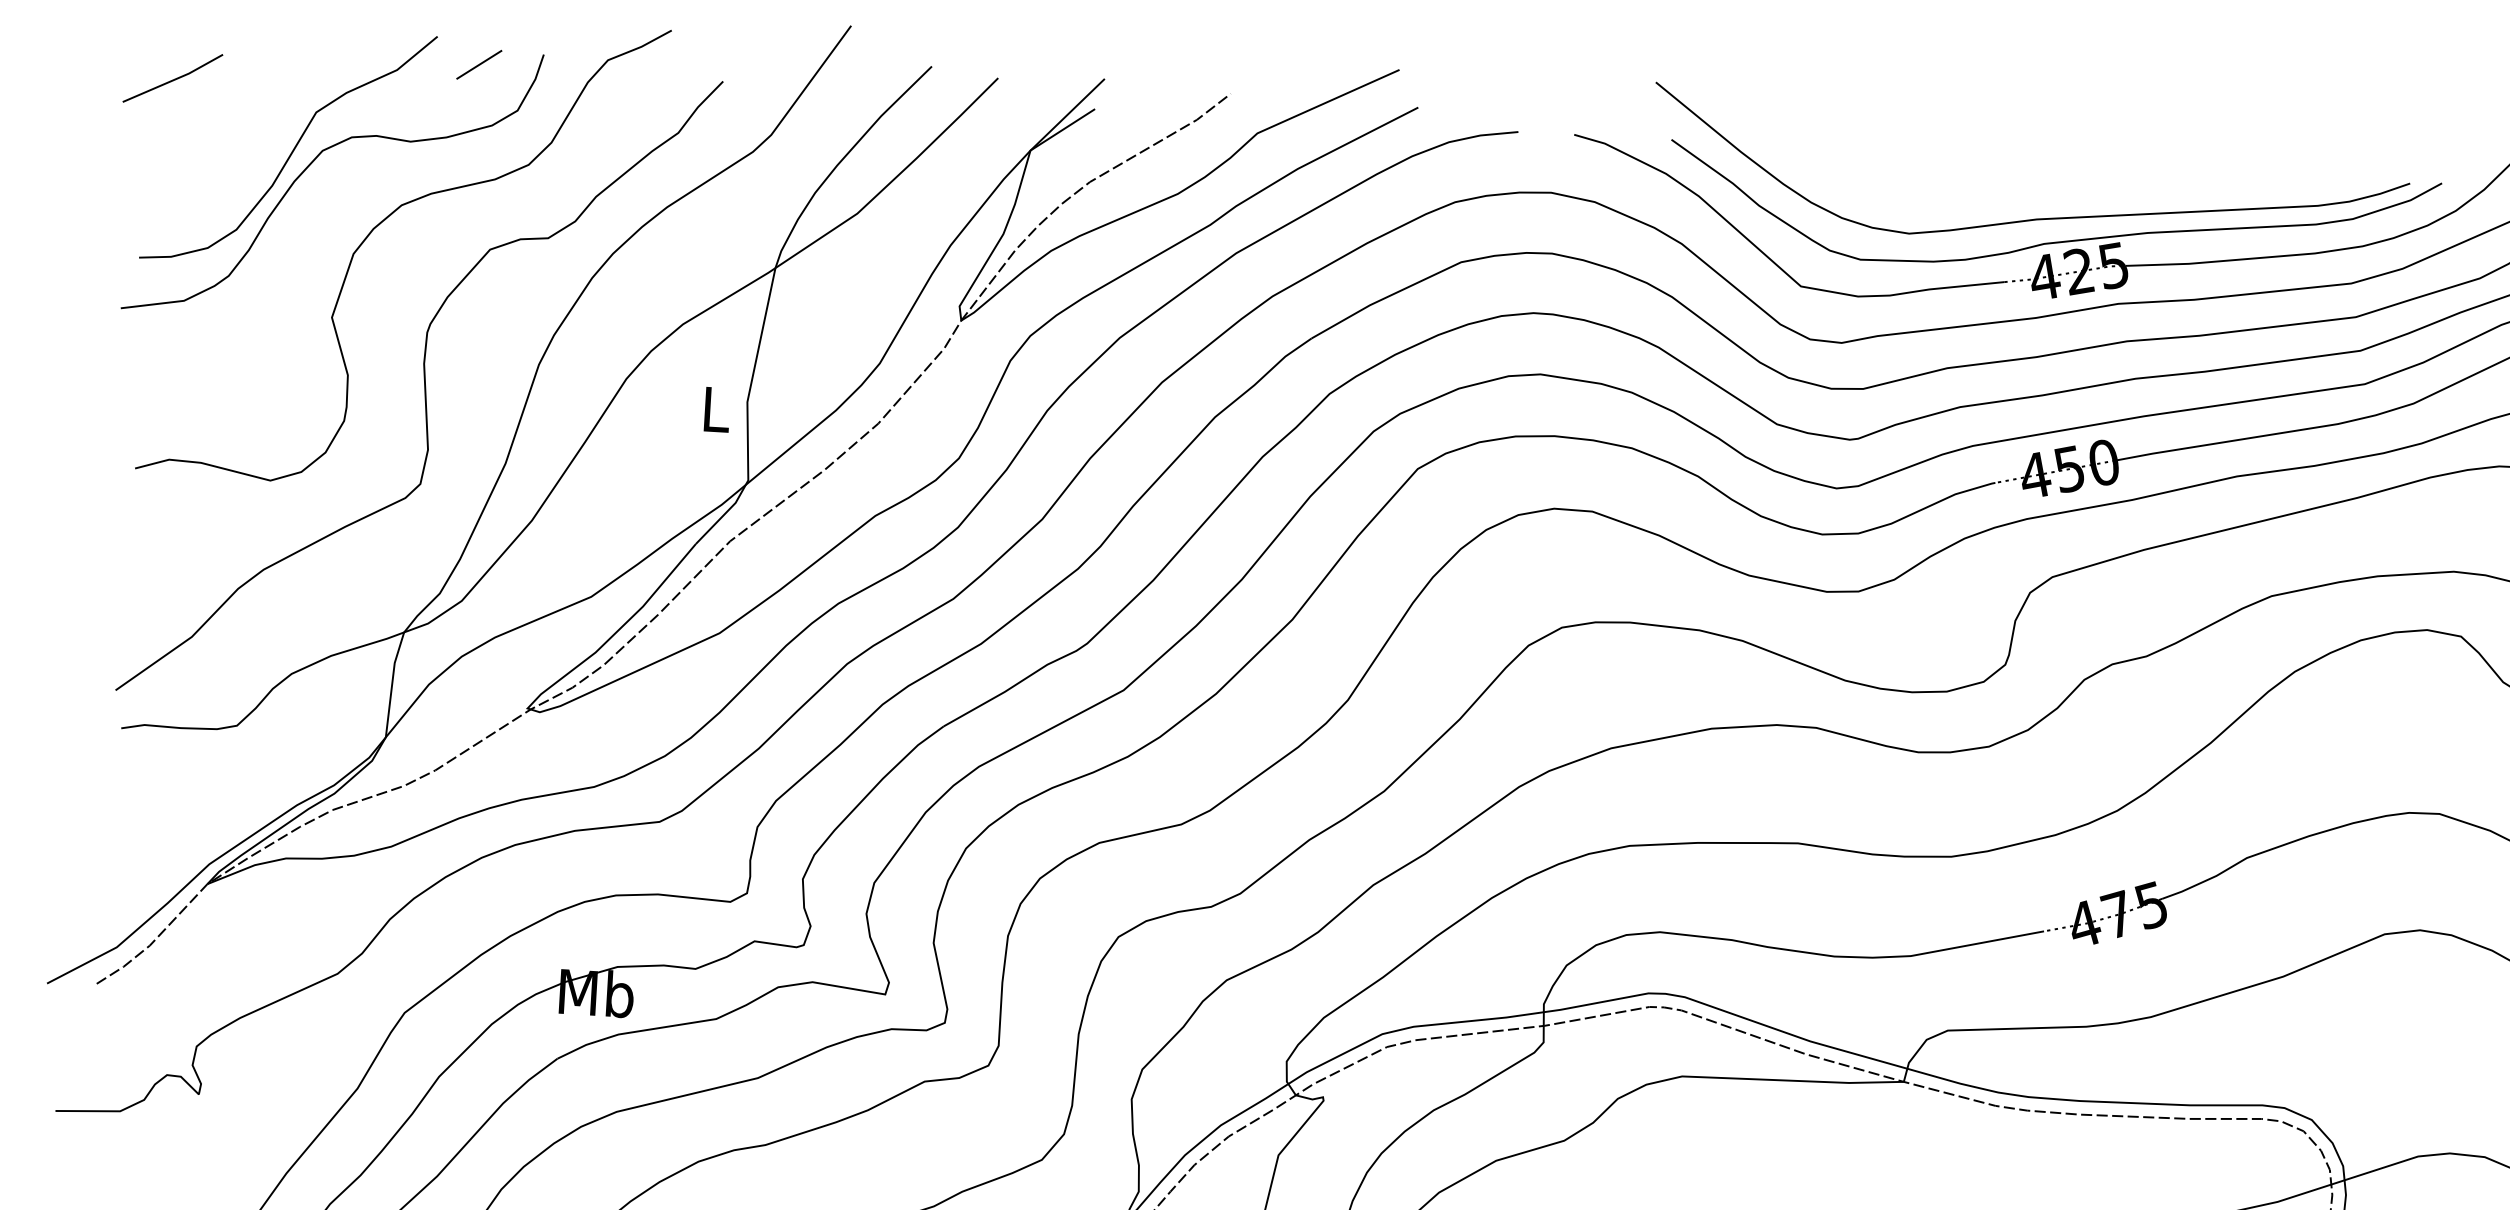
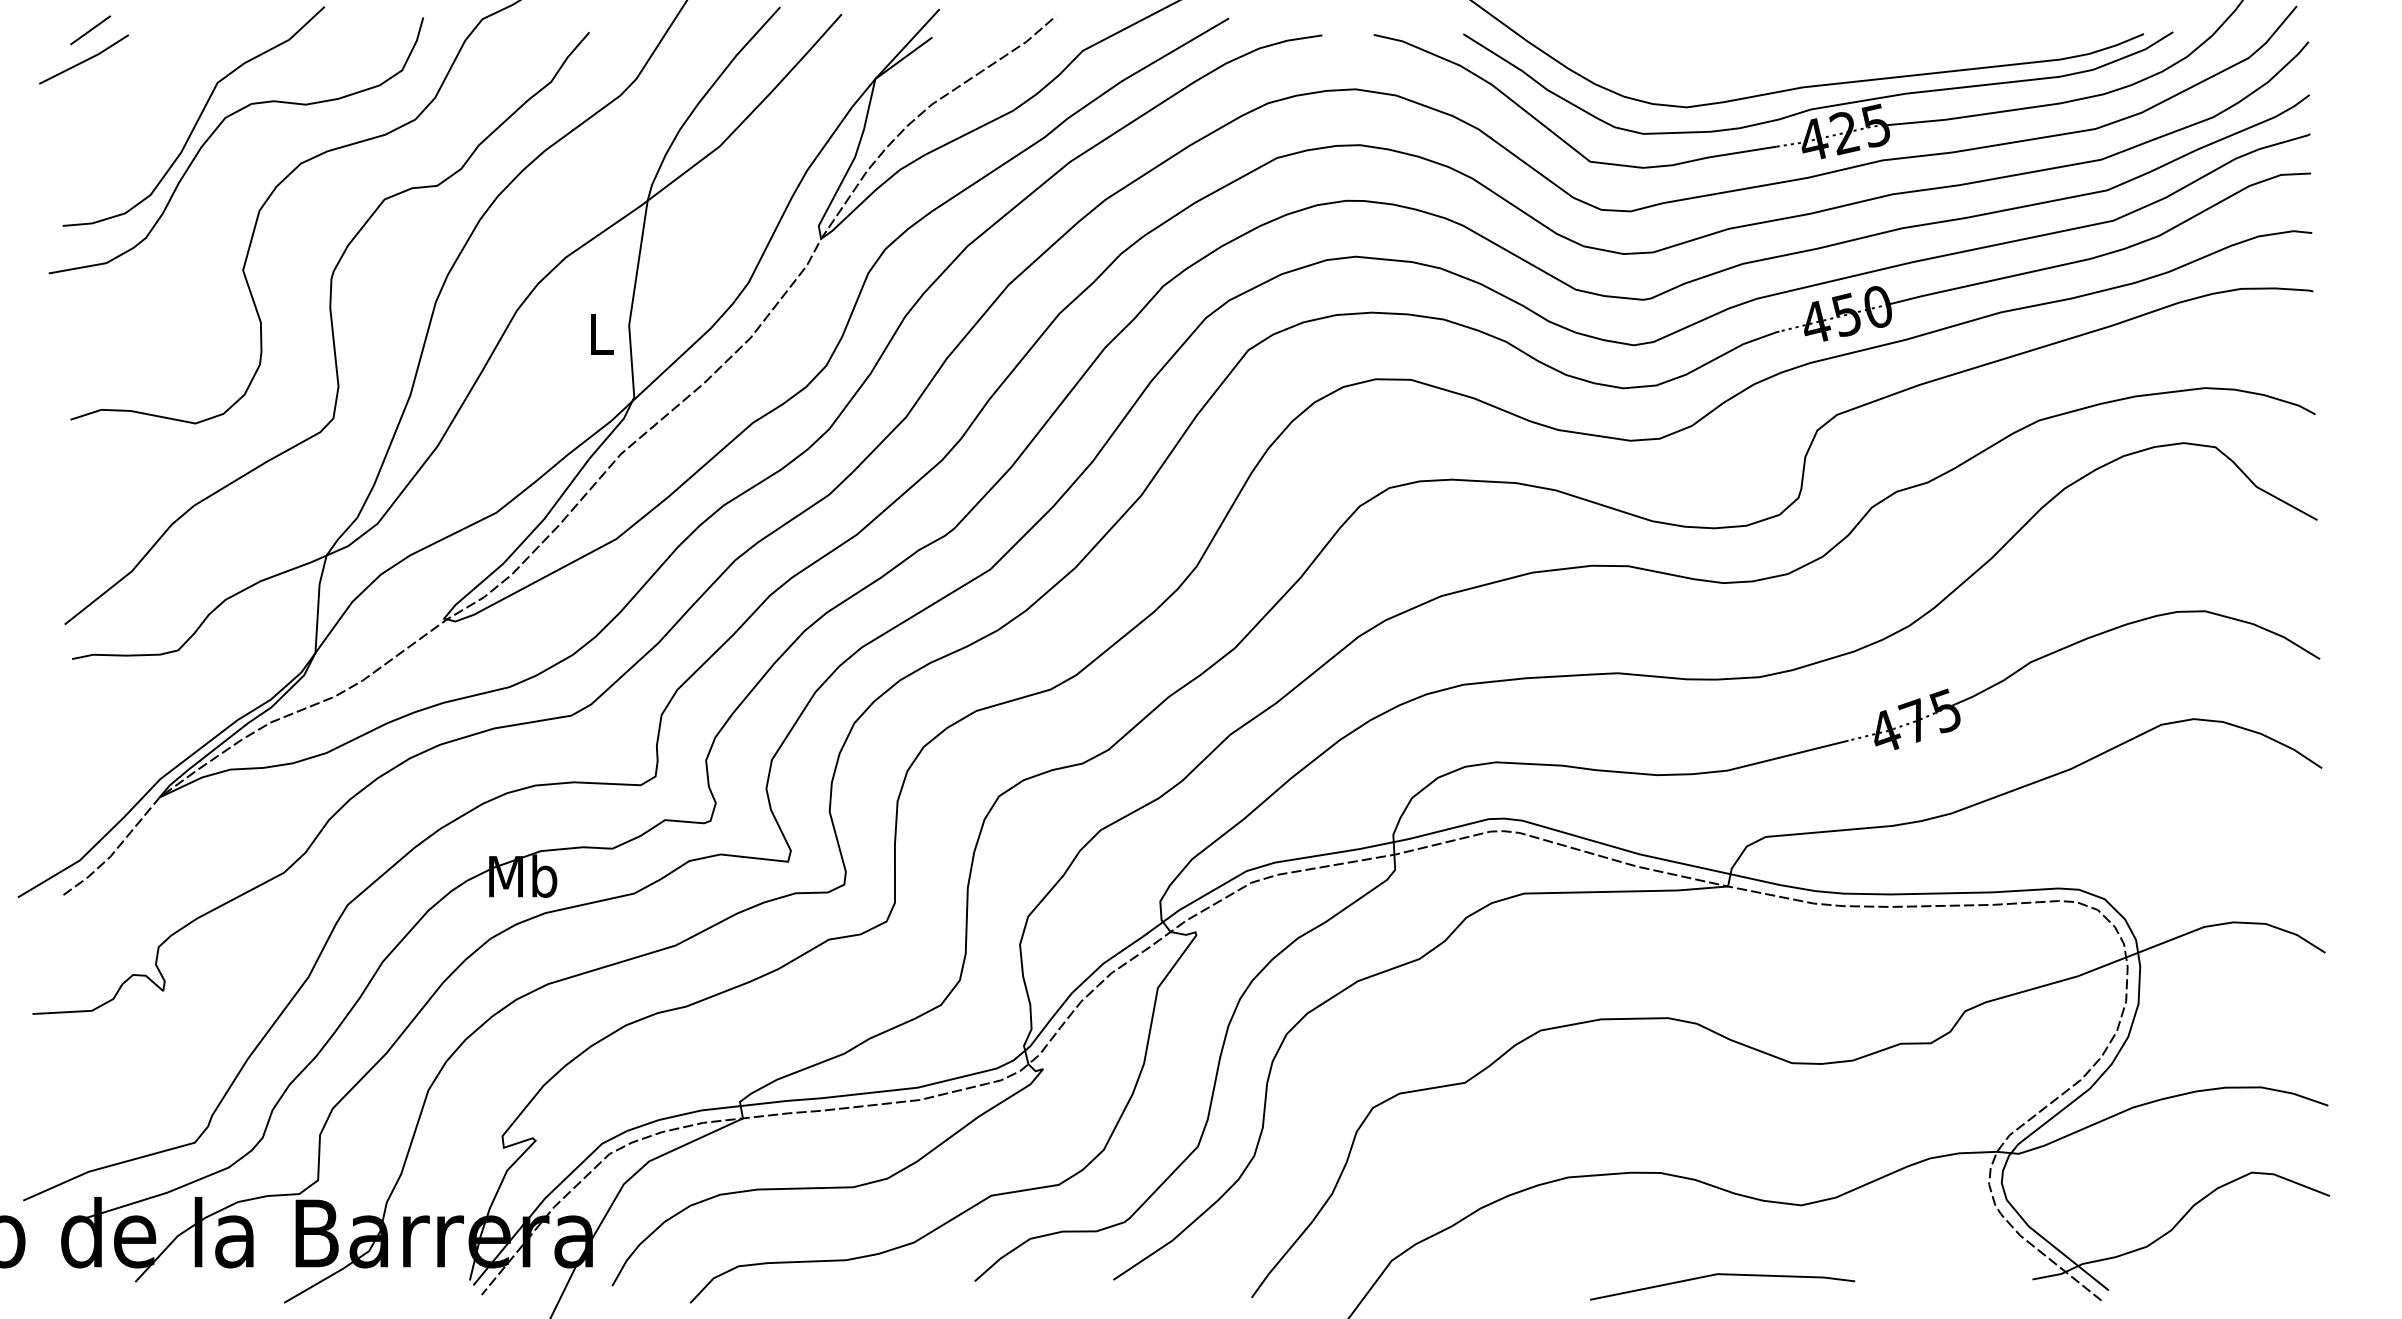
line: (479, 64) -> (90, 30), moved

